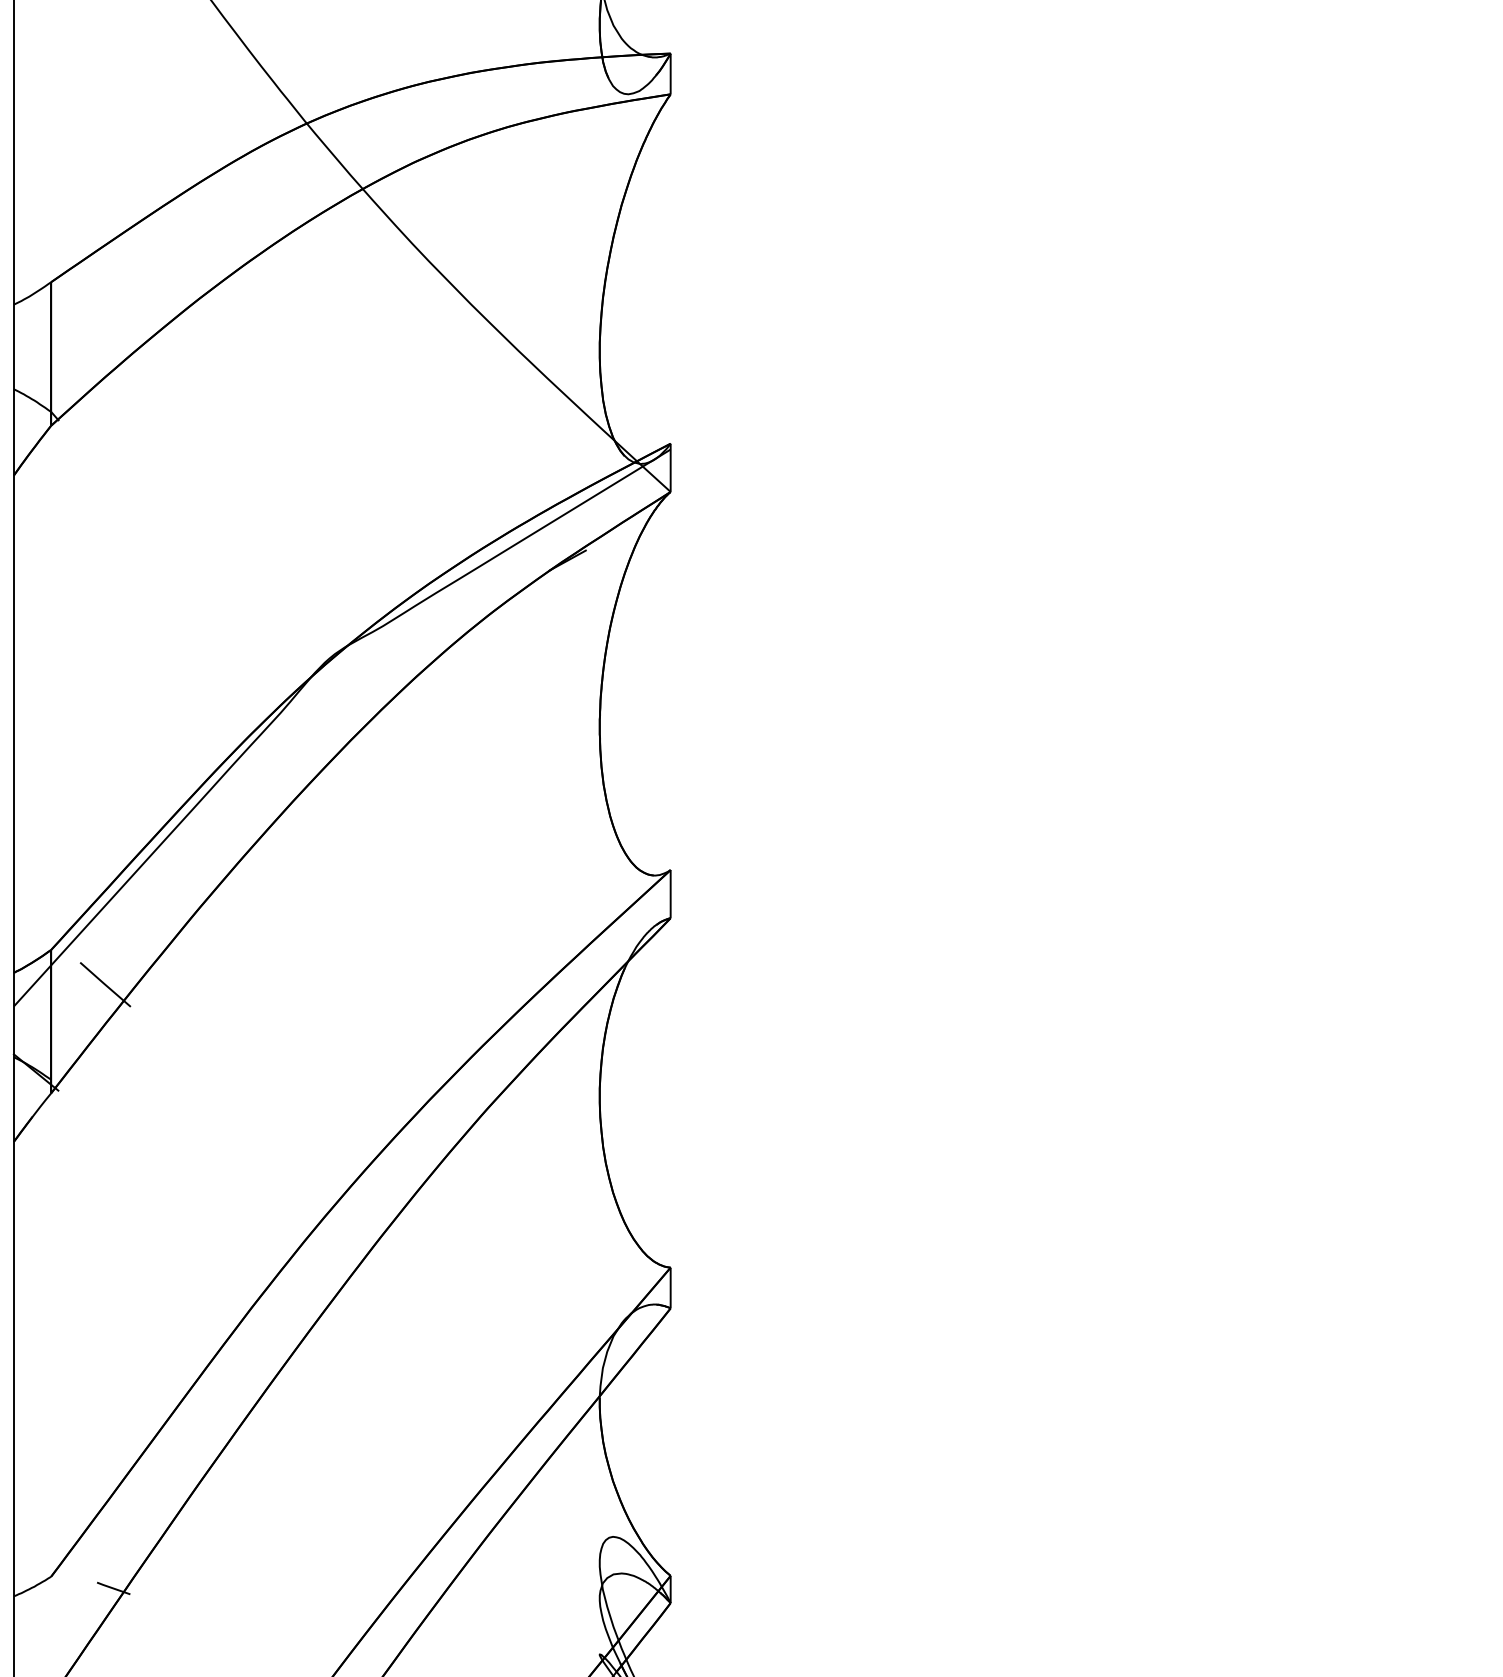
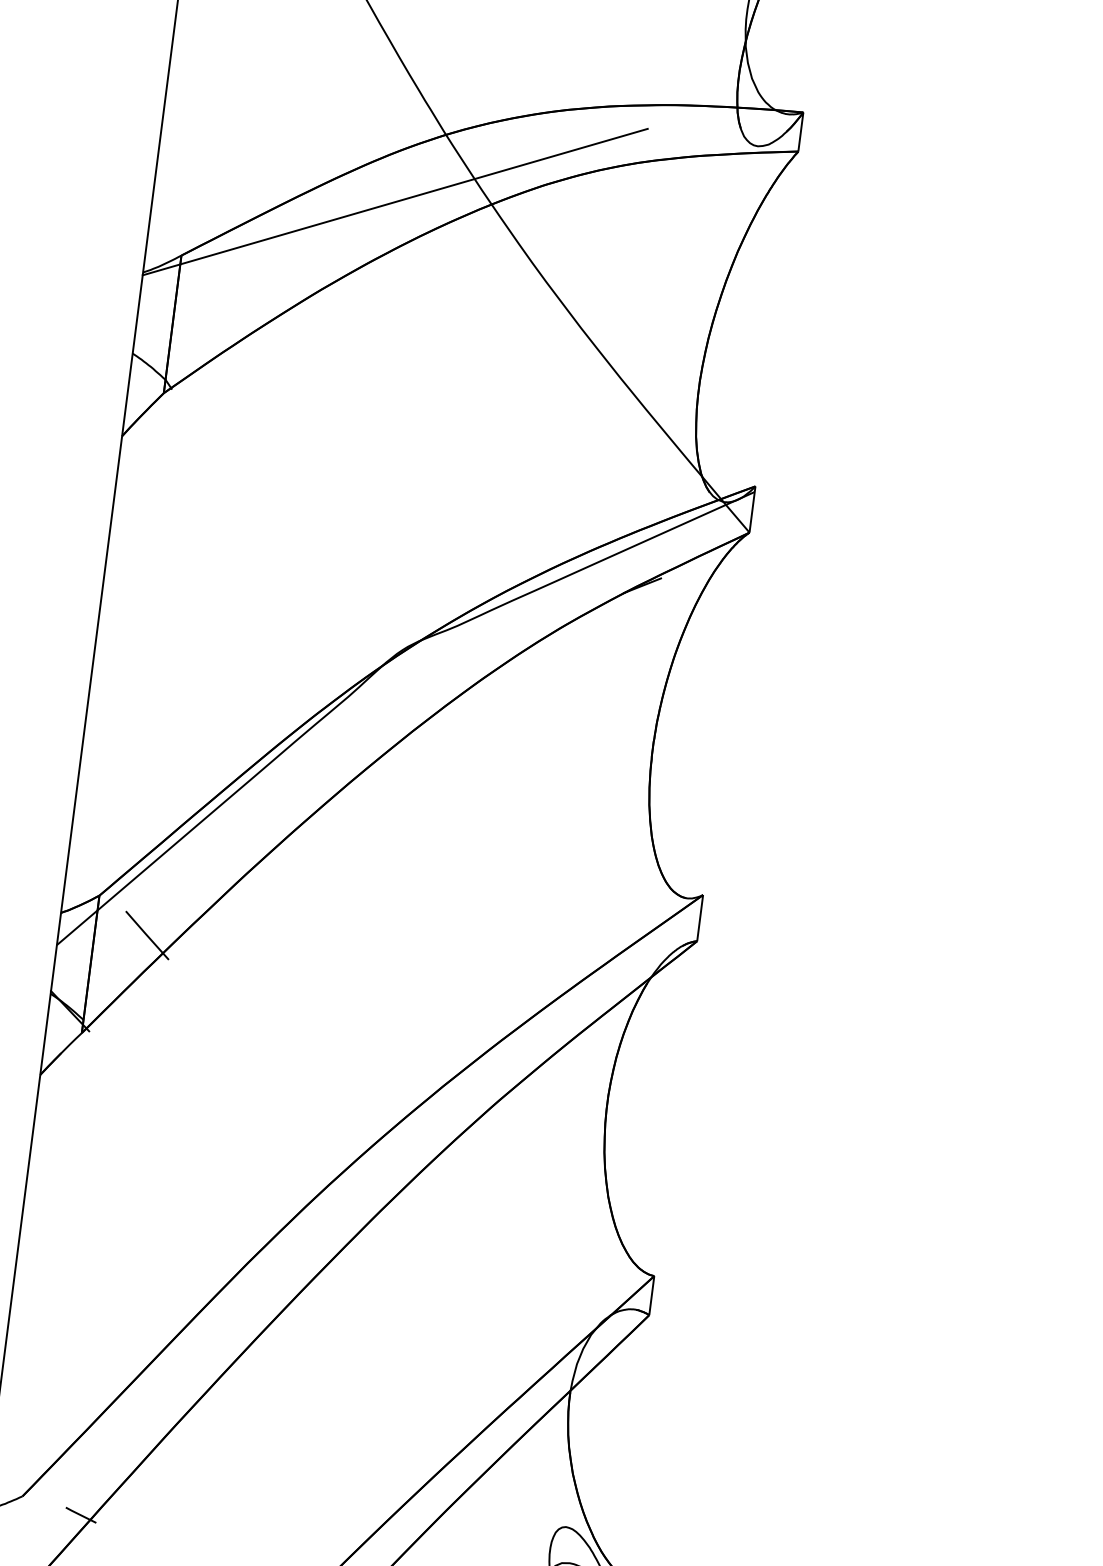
line: (263, 198) -> (395, 201), added

